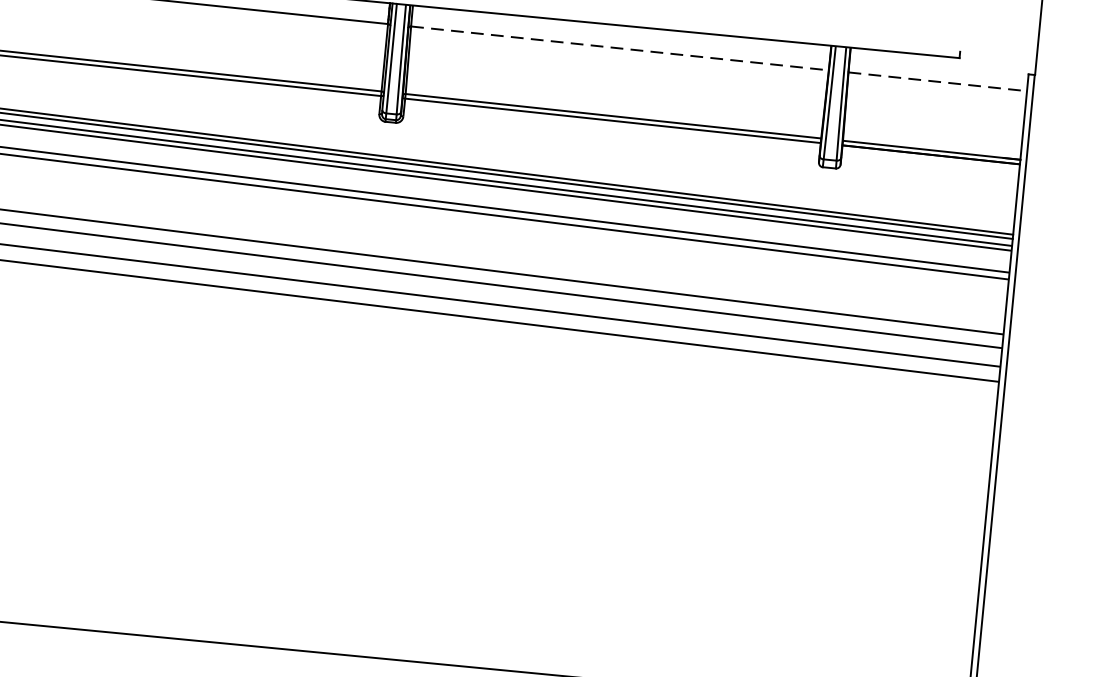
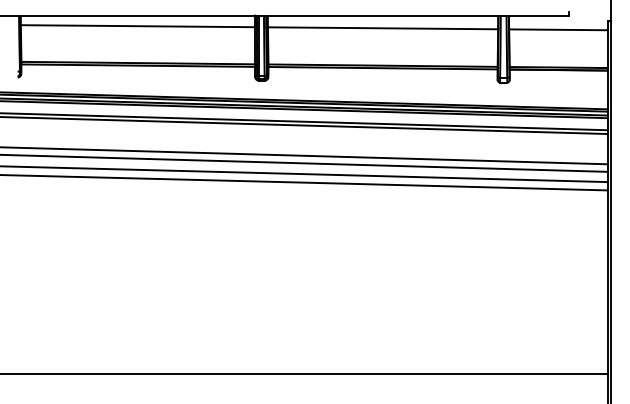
line: (620, 48) -> (383, 28), dashed -> solid
line: (938, 81) -> (558, 29), dashed -> solid

